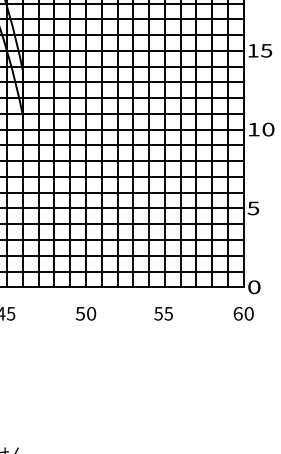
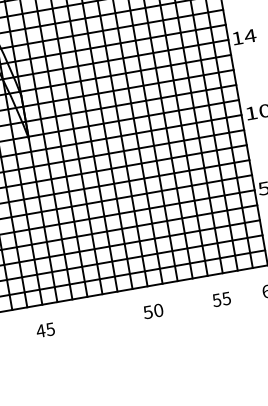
text: (266, 50) -> (250, 35), 15 -> 14
text: (85, 313) -> (152, 311), moved
text: (163, 313) -> (221, 299), moved

